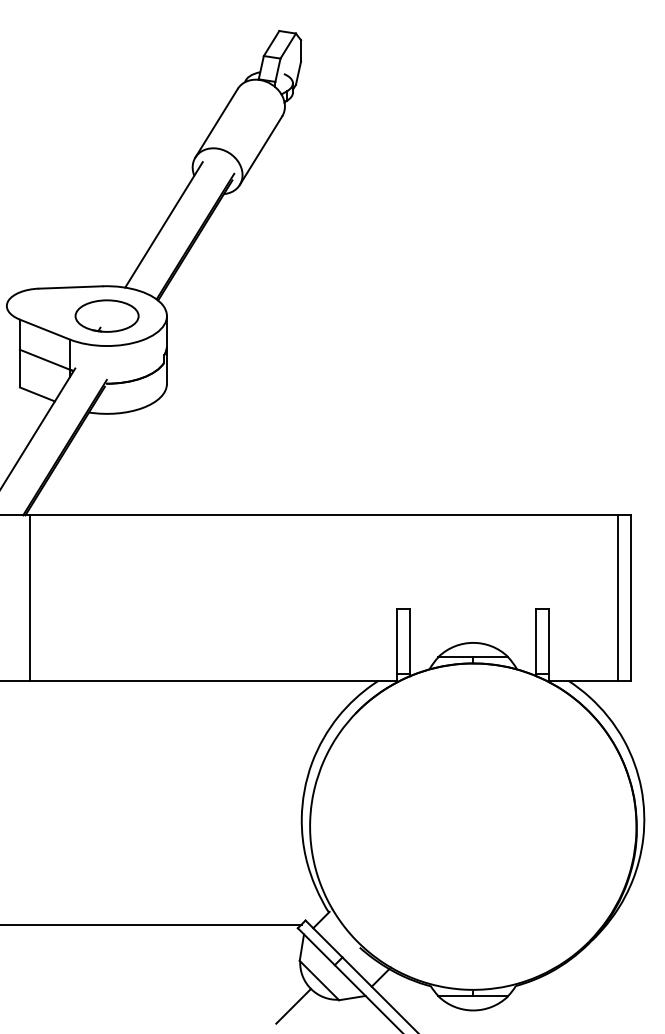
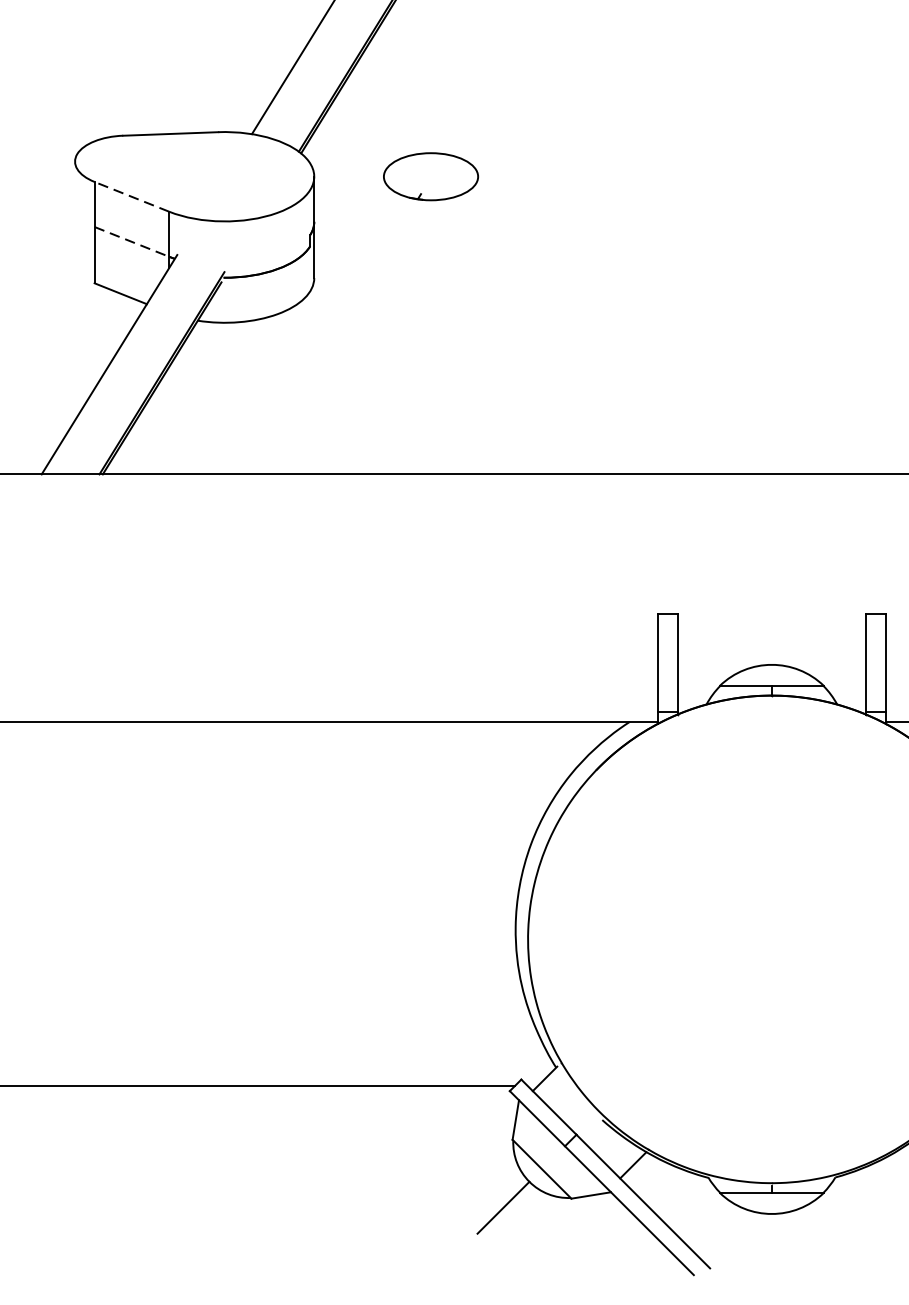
part: (106, 315) -> (430, 175), moved
line: (44, 329) -> (131, 196), solid -> dashed
line: (44, 359) -> (131, 241), solid -> dashed
line: (30, 598) -> (110, 598), removed

